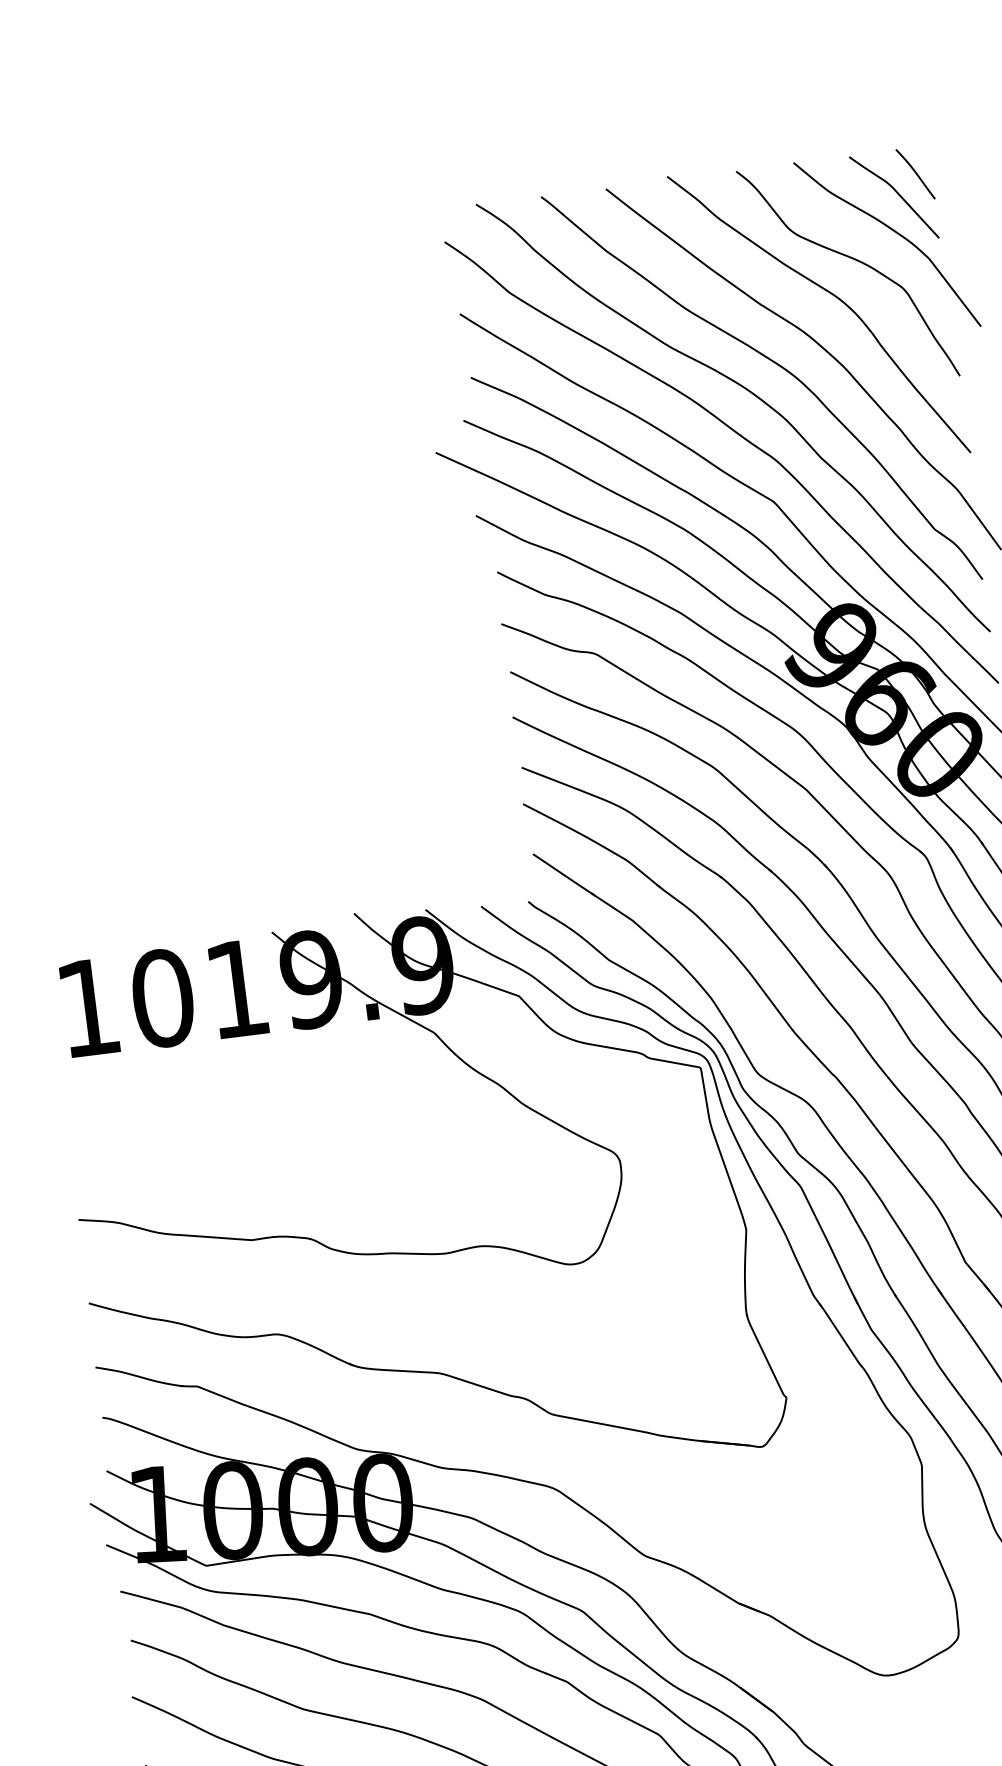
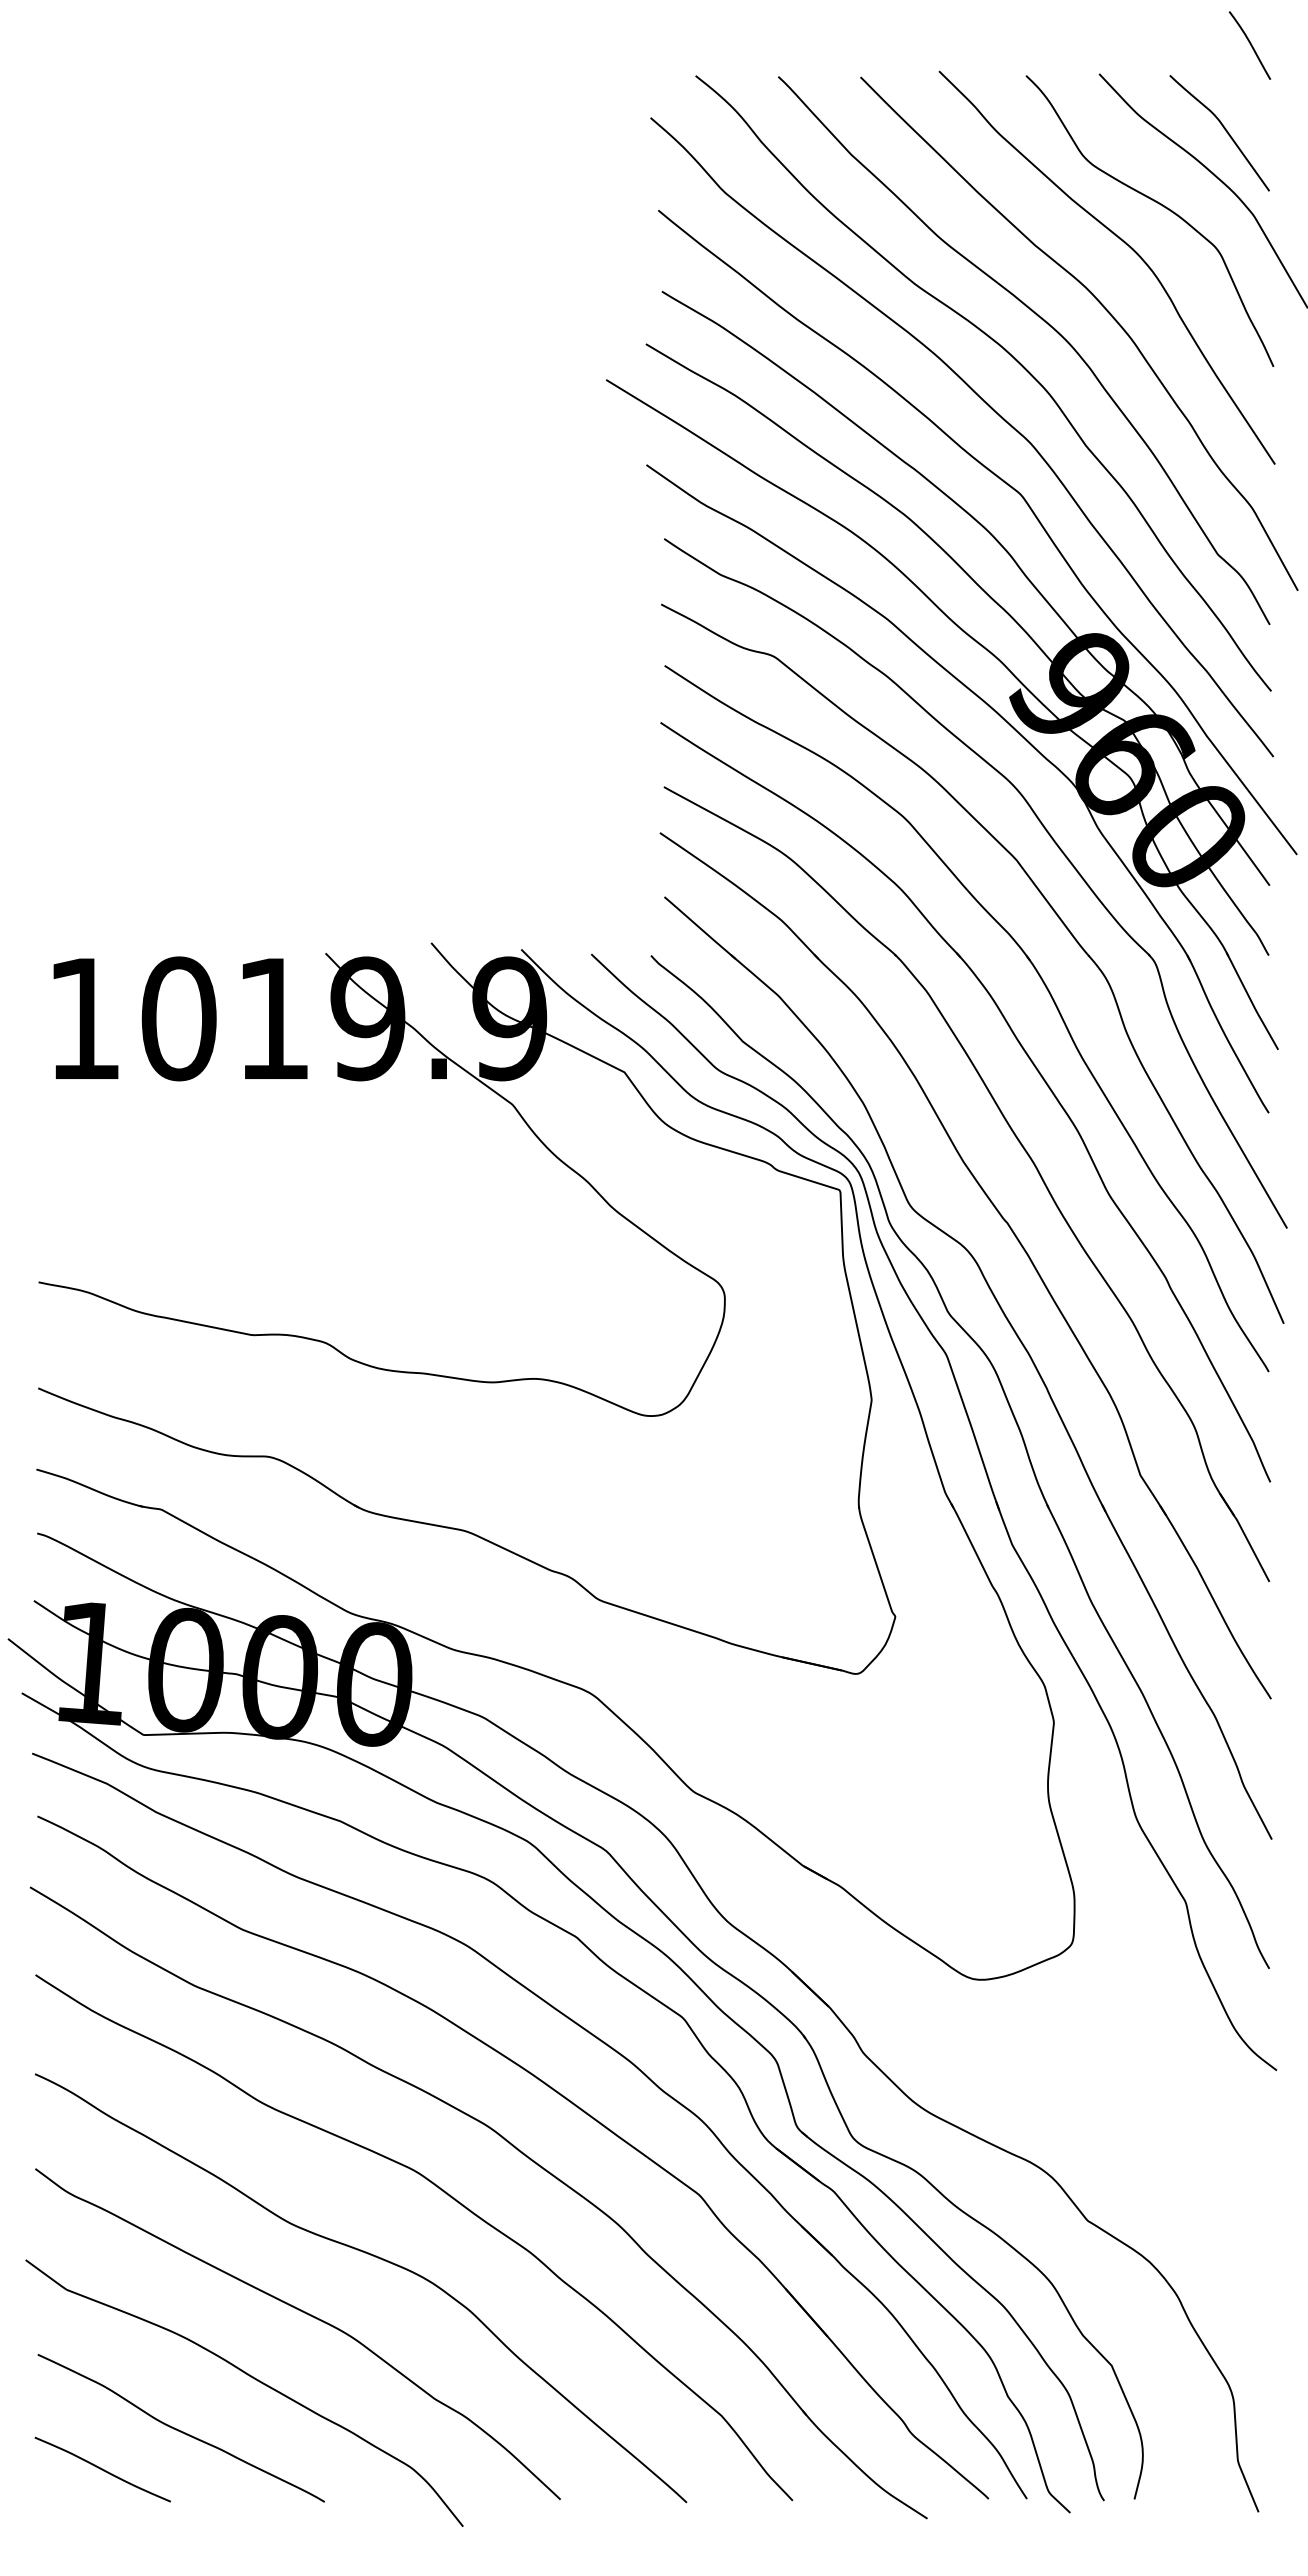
curve: (915, 174) -> (1250, 45), moved

